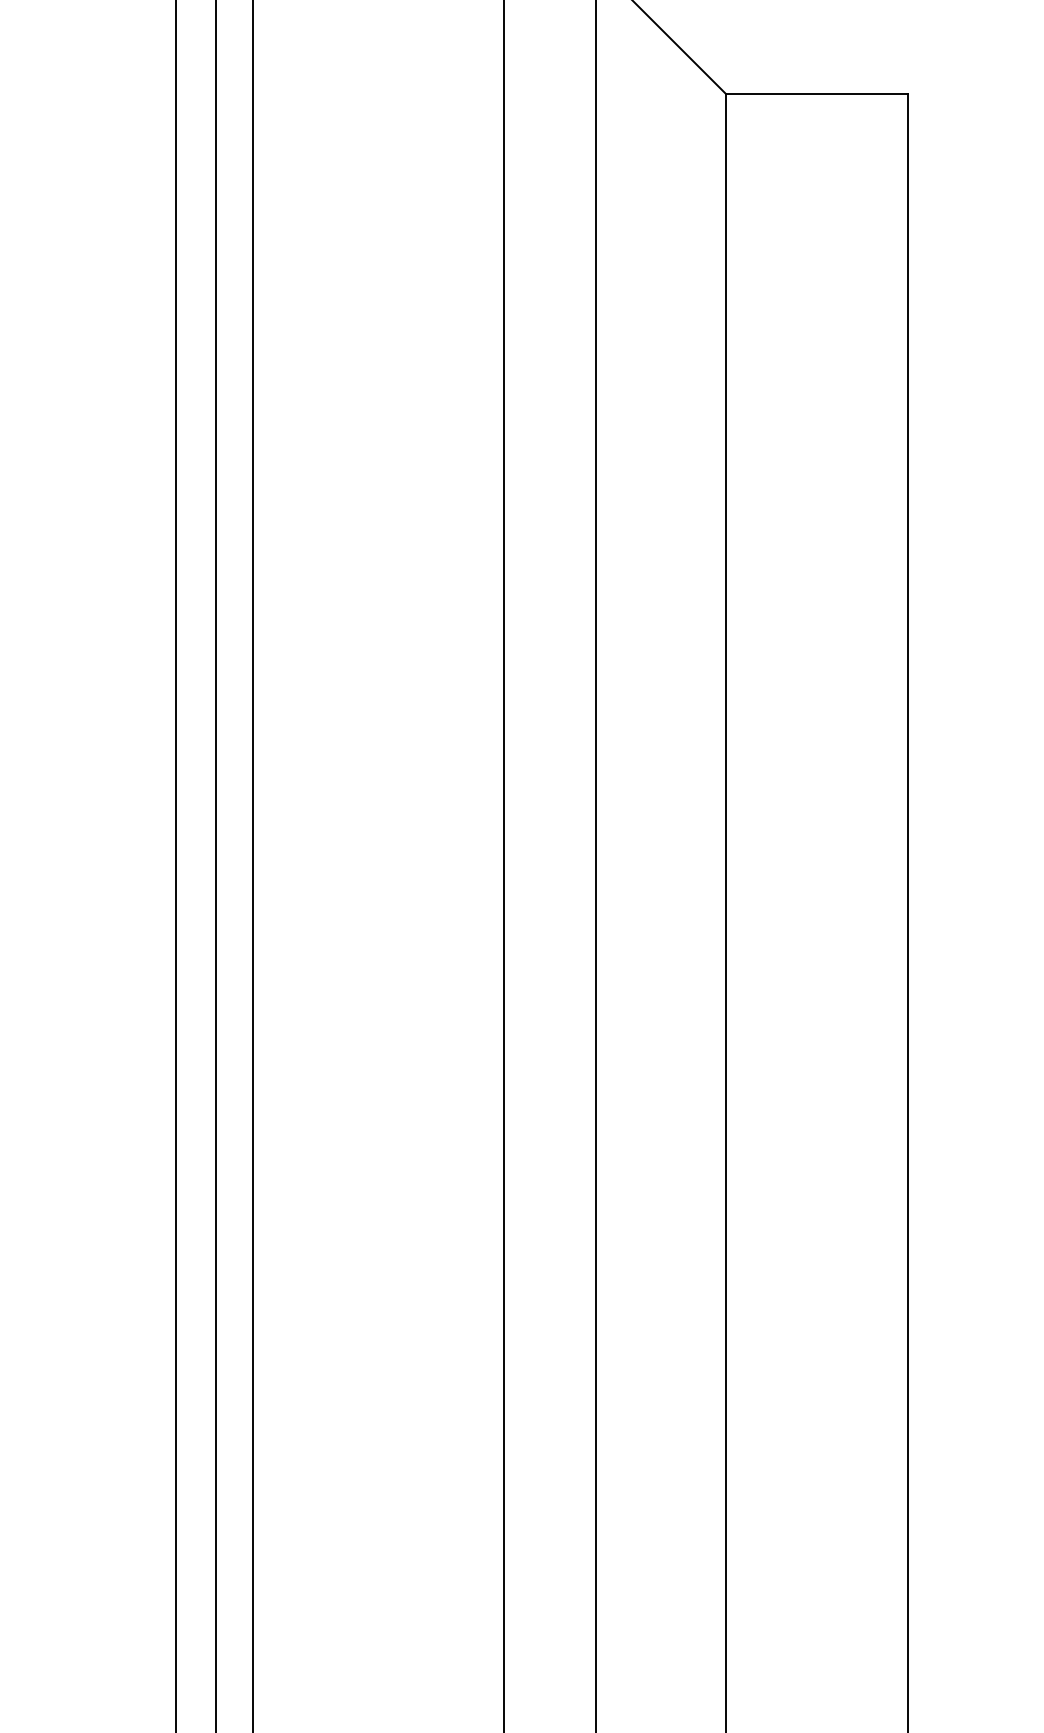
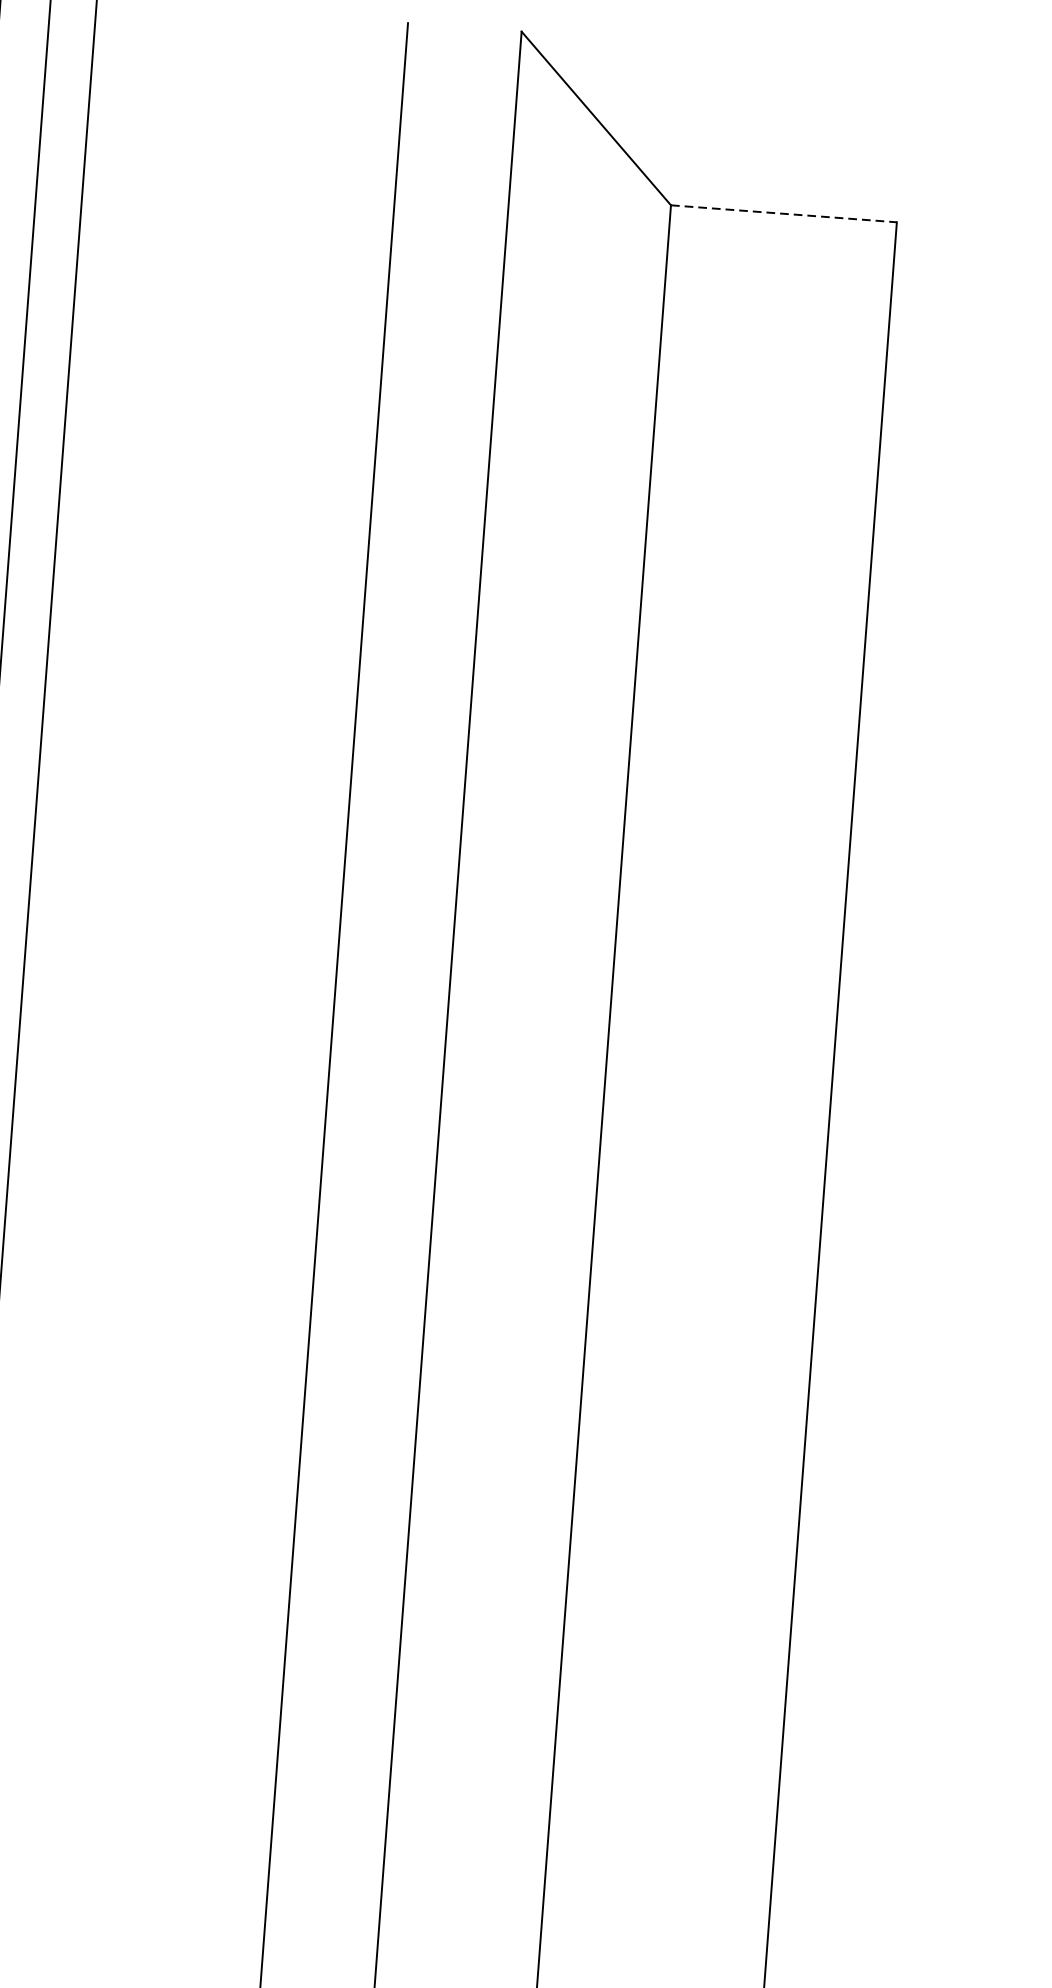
line: (817, 93) -> (784, 213), solid -> dashed

